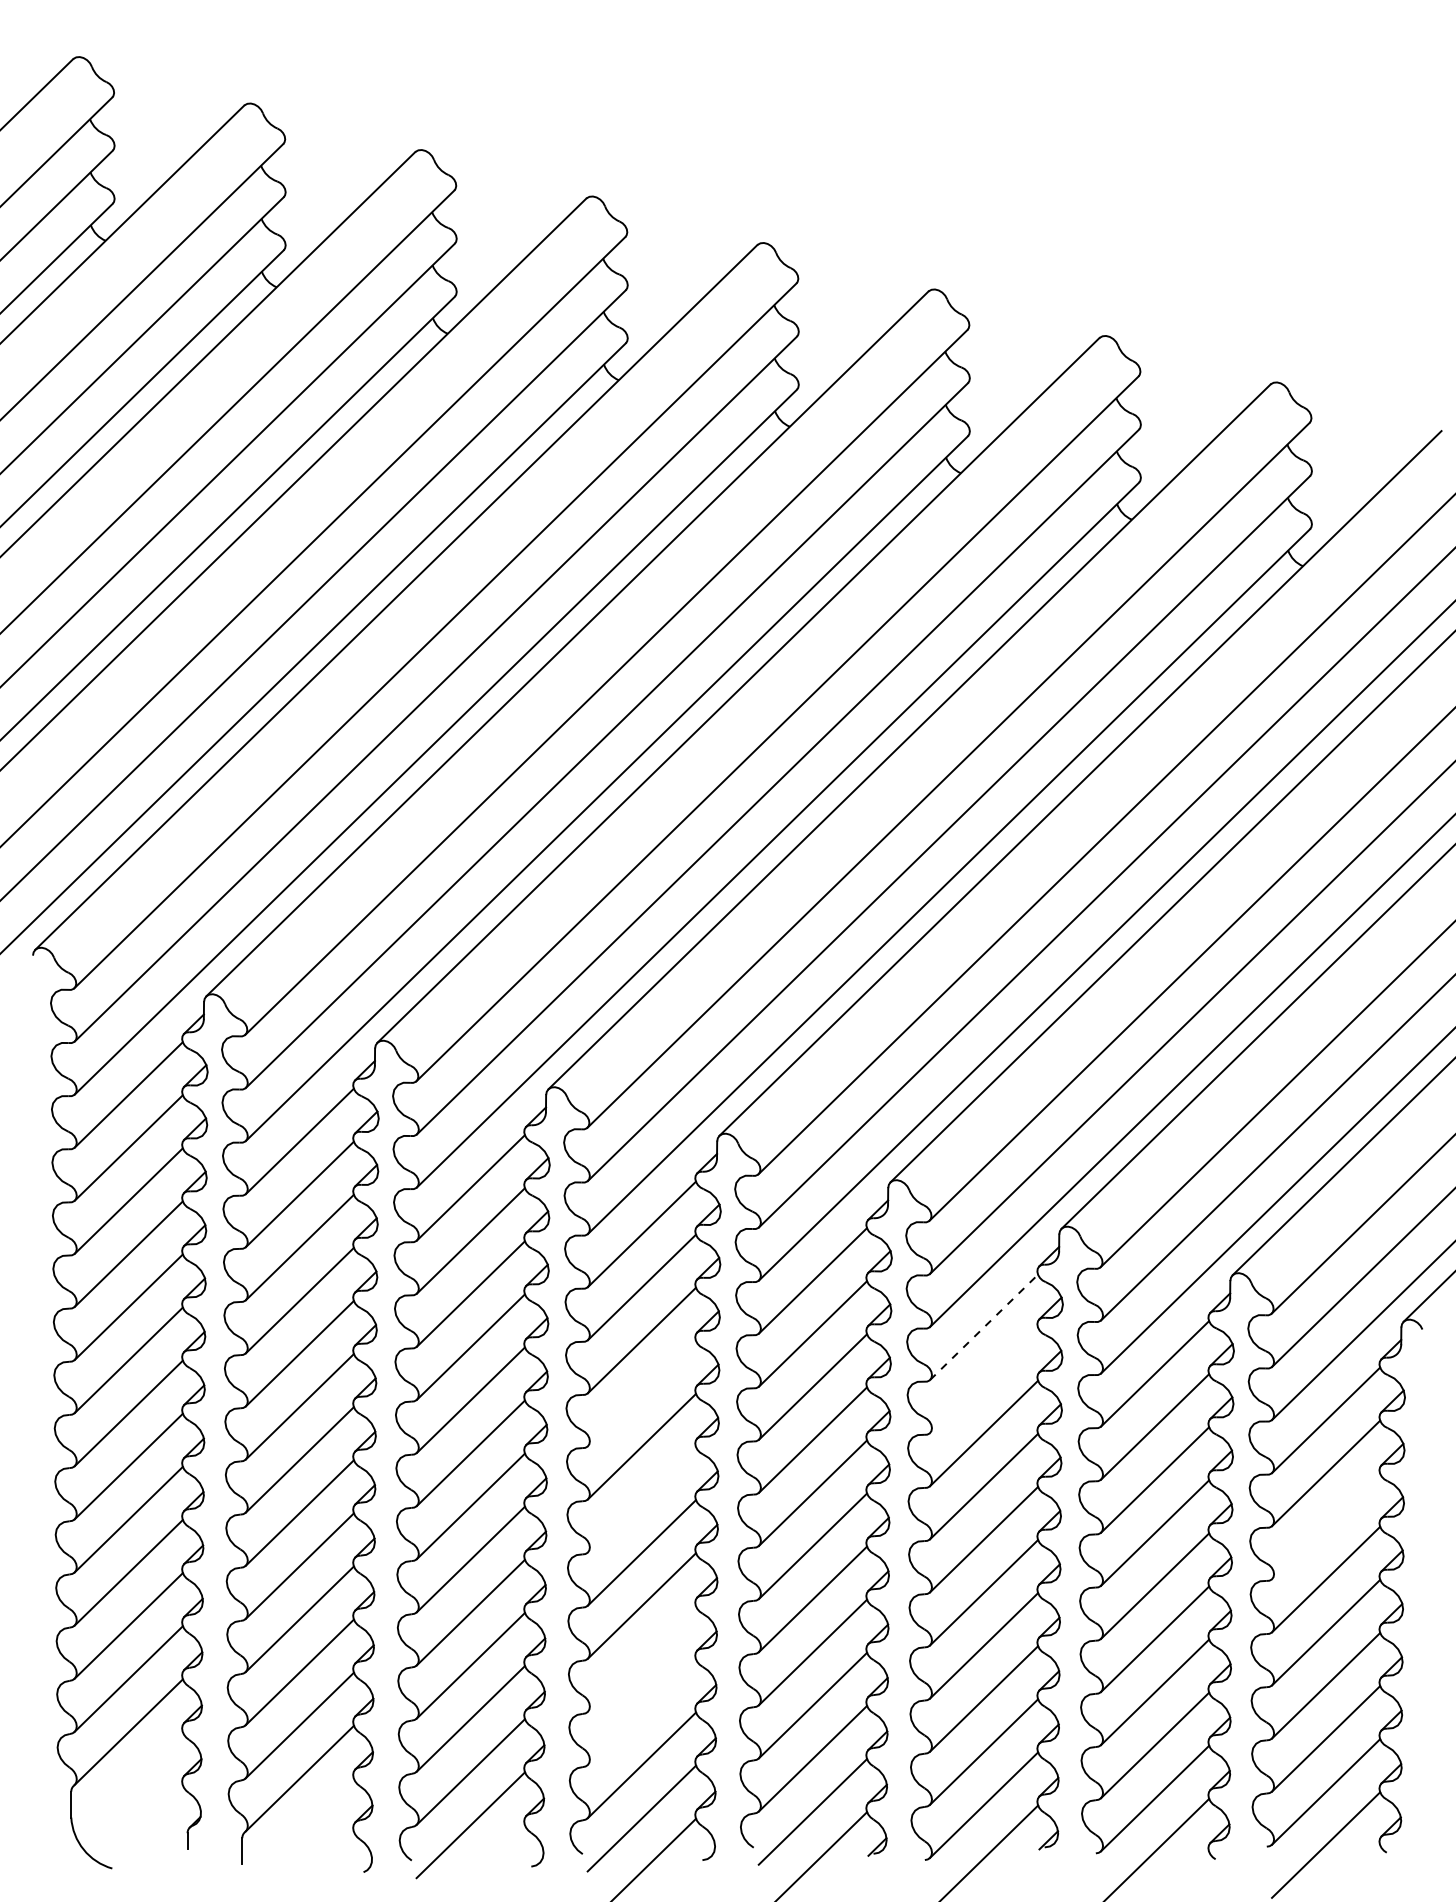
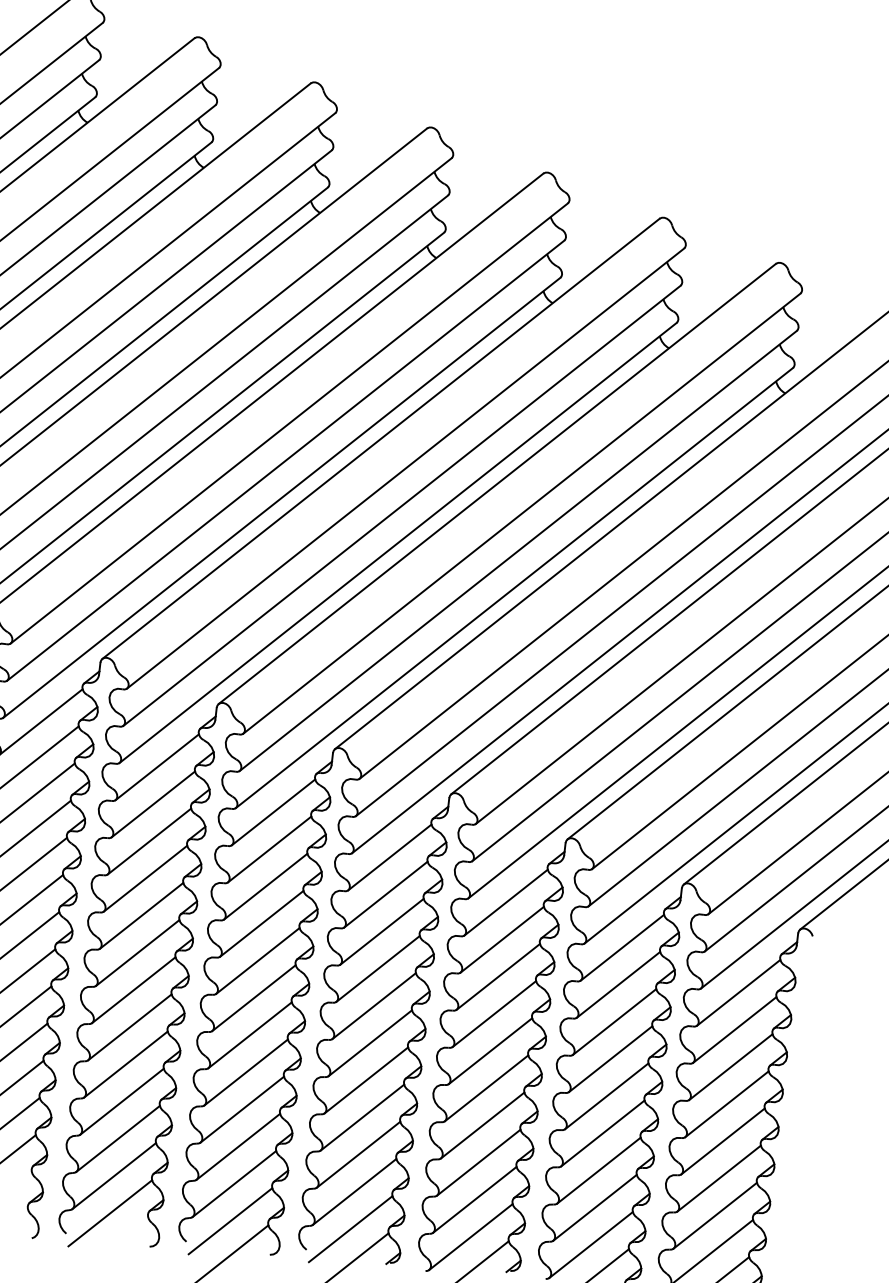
line: (984, 1327) -> (506, 902), dashed -> solid
line: (984, 1380) -> (502, 939), added
line: (641, 1393) -> (261, 923), added
line: (641, 1499) -> (253, 997), added
line: (1326, 1526) -> (731, 1067), added
line: (641, 1658) -> (242, 1109), added
line: (641, 1712) -> (238, 1146), added

